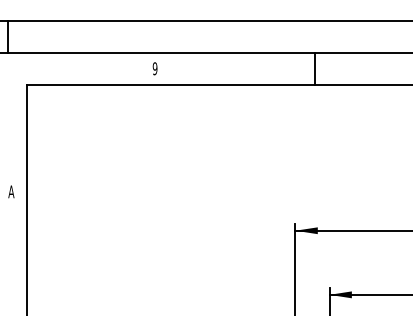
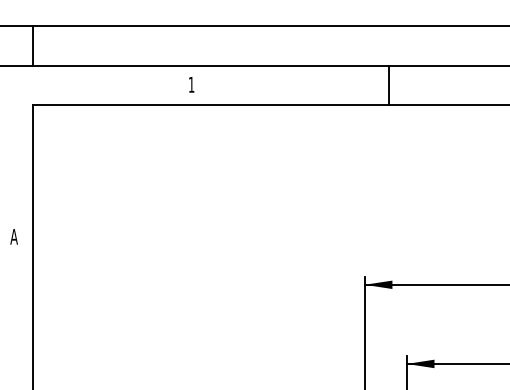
line: (7, 36) -> (33, 45), moved
text: (155, 68) -> (191, 84), 9 -> 1

